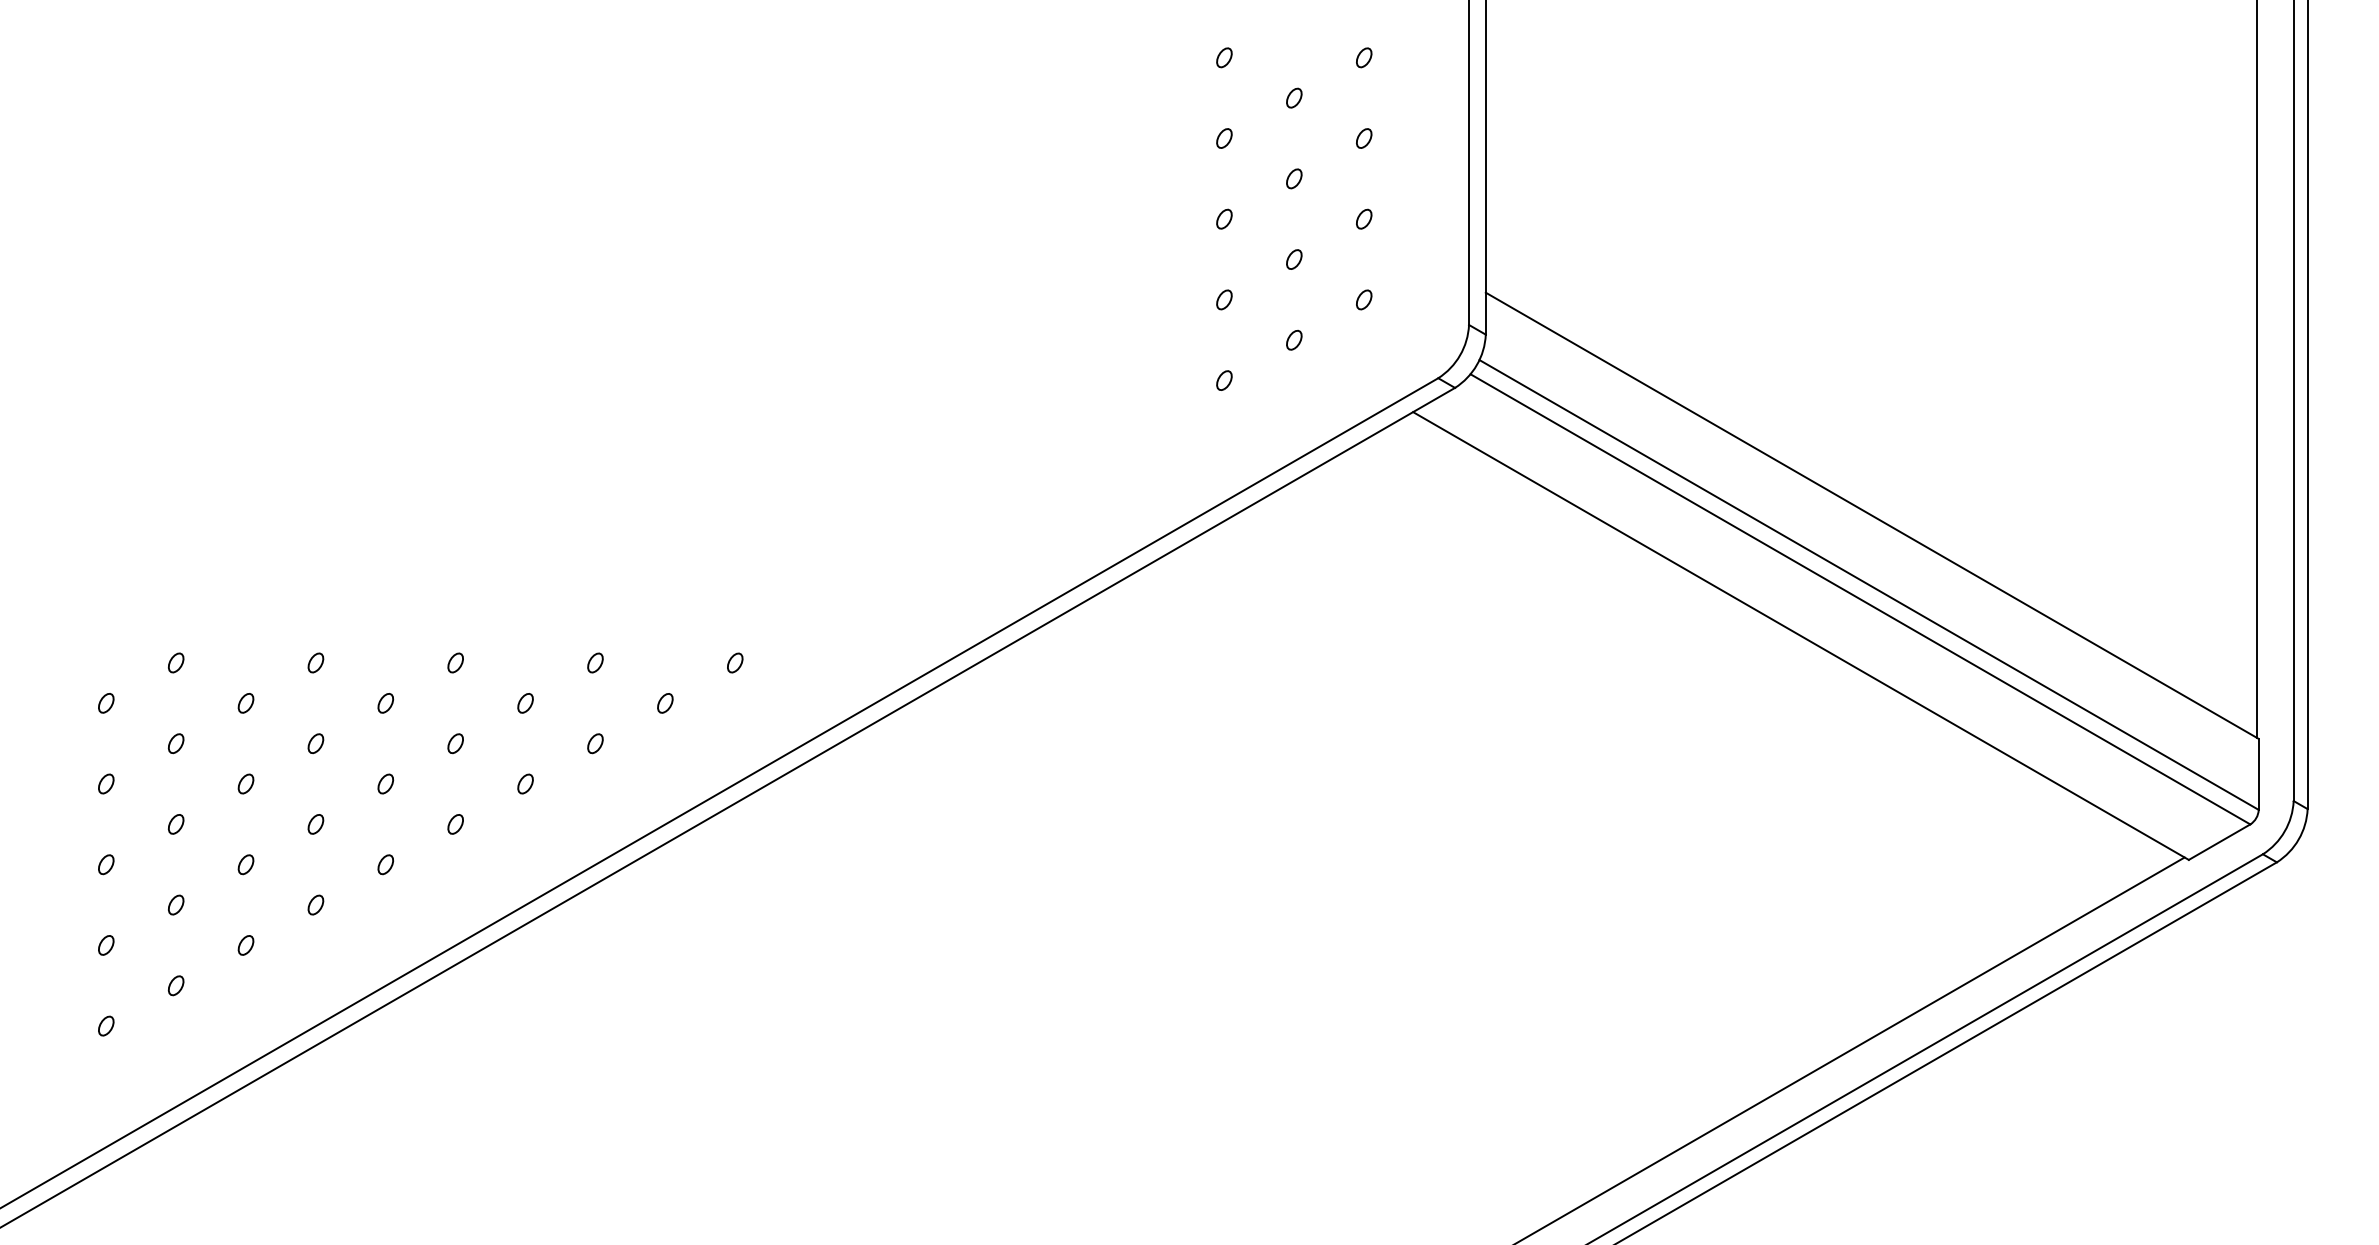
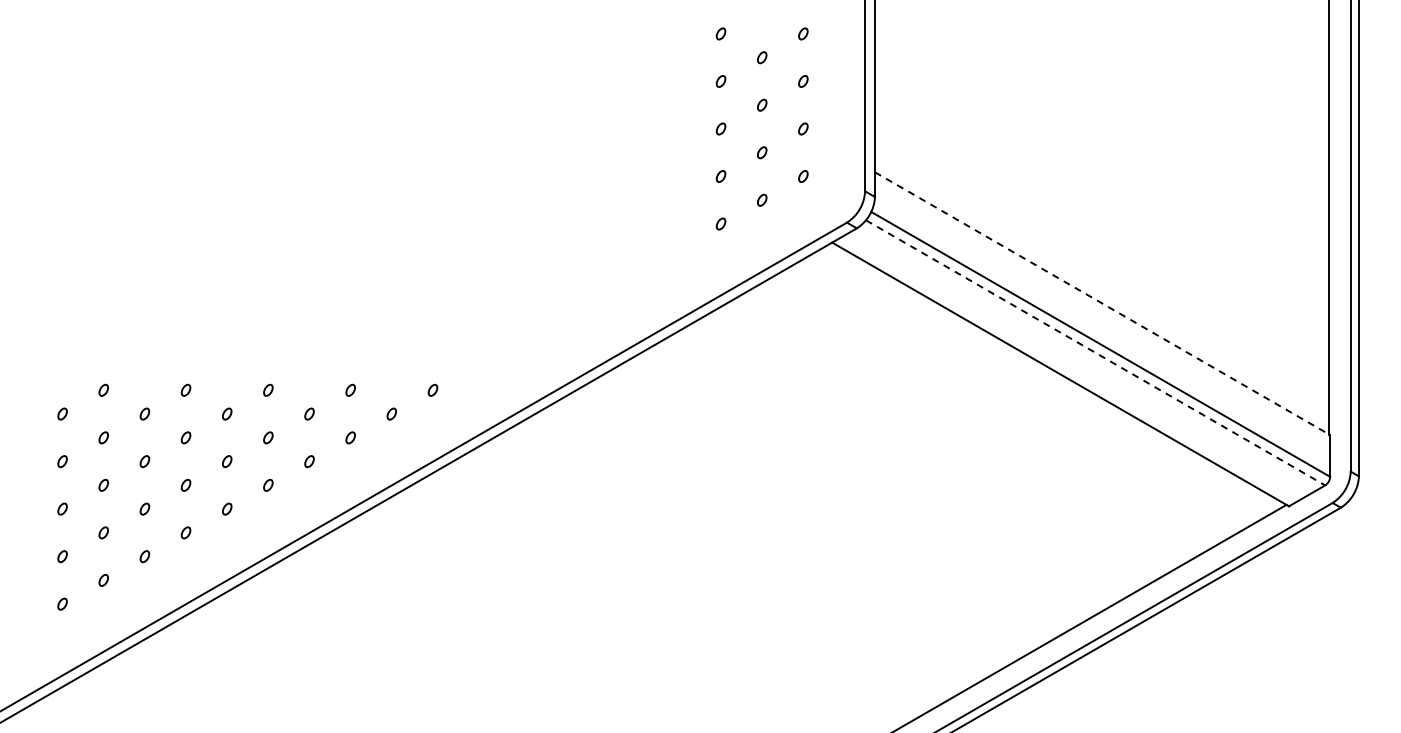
line: (1872, 515) -> (1102, 303), solid -> dashed
line: (1861, 600) -> (1096, 353), solid -> dashed

